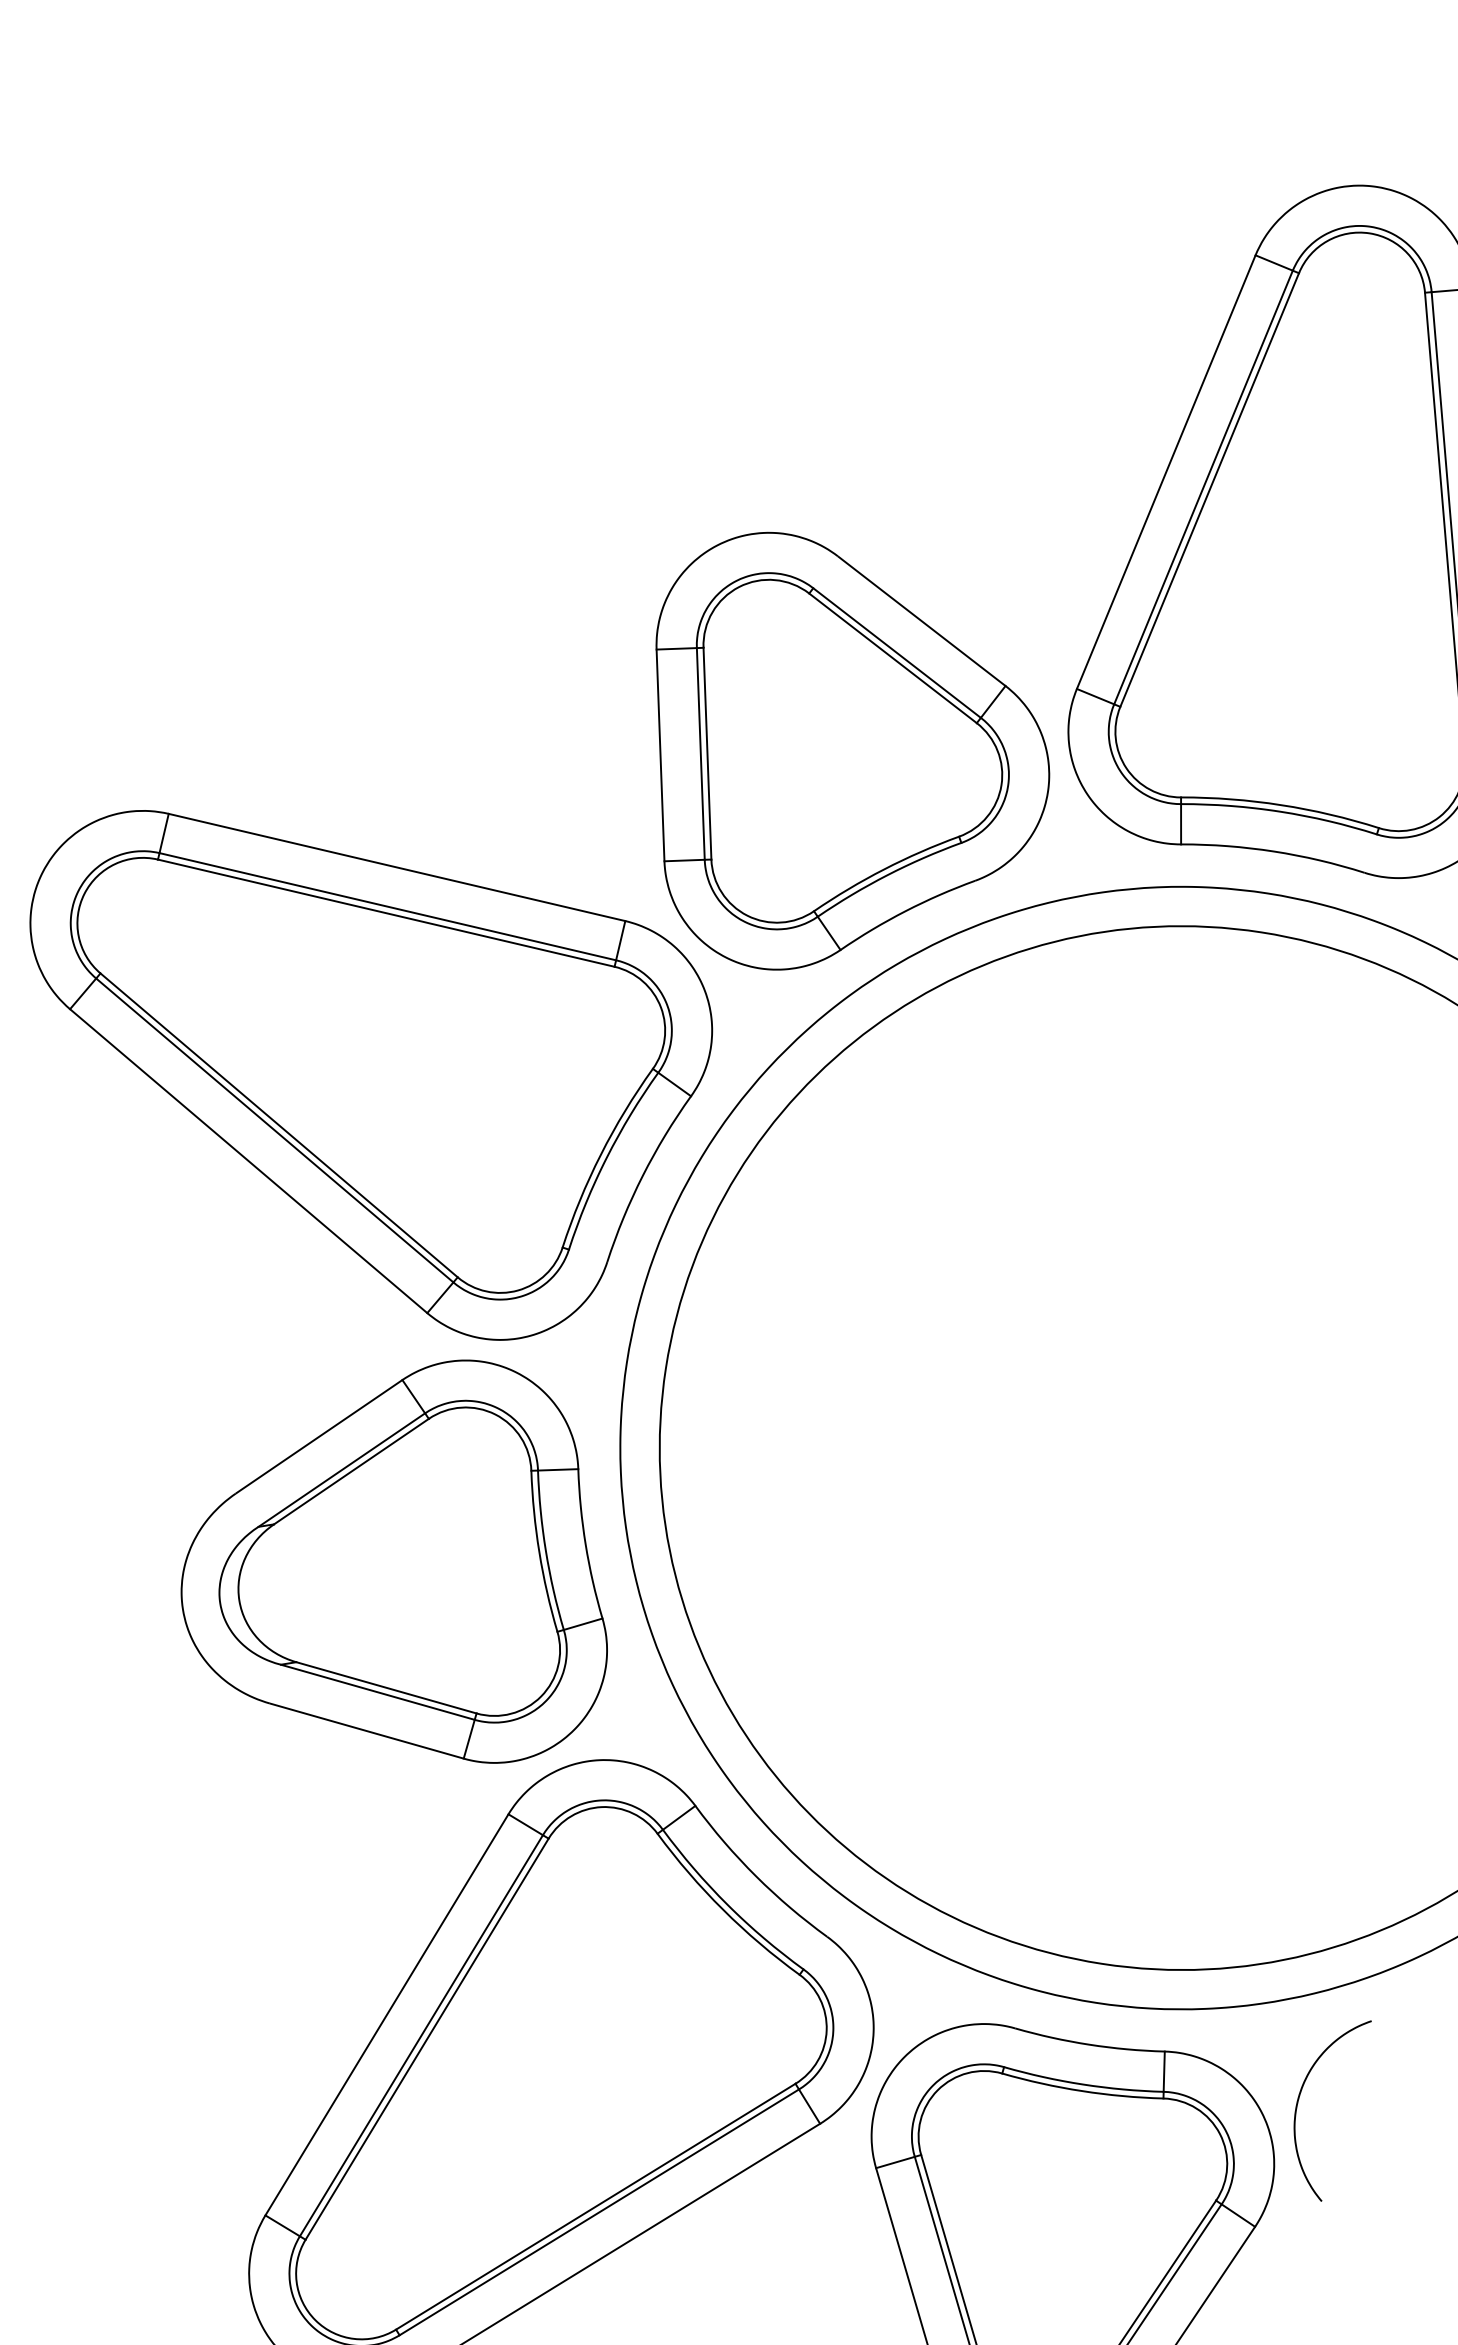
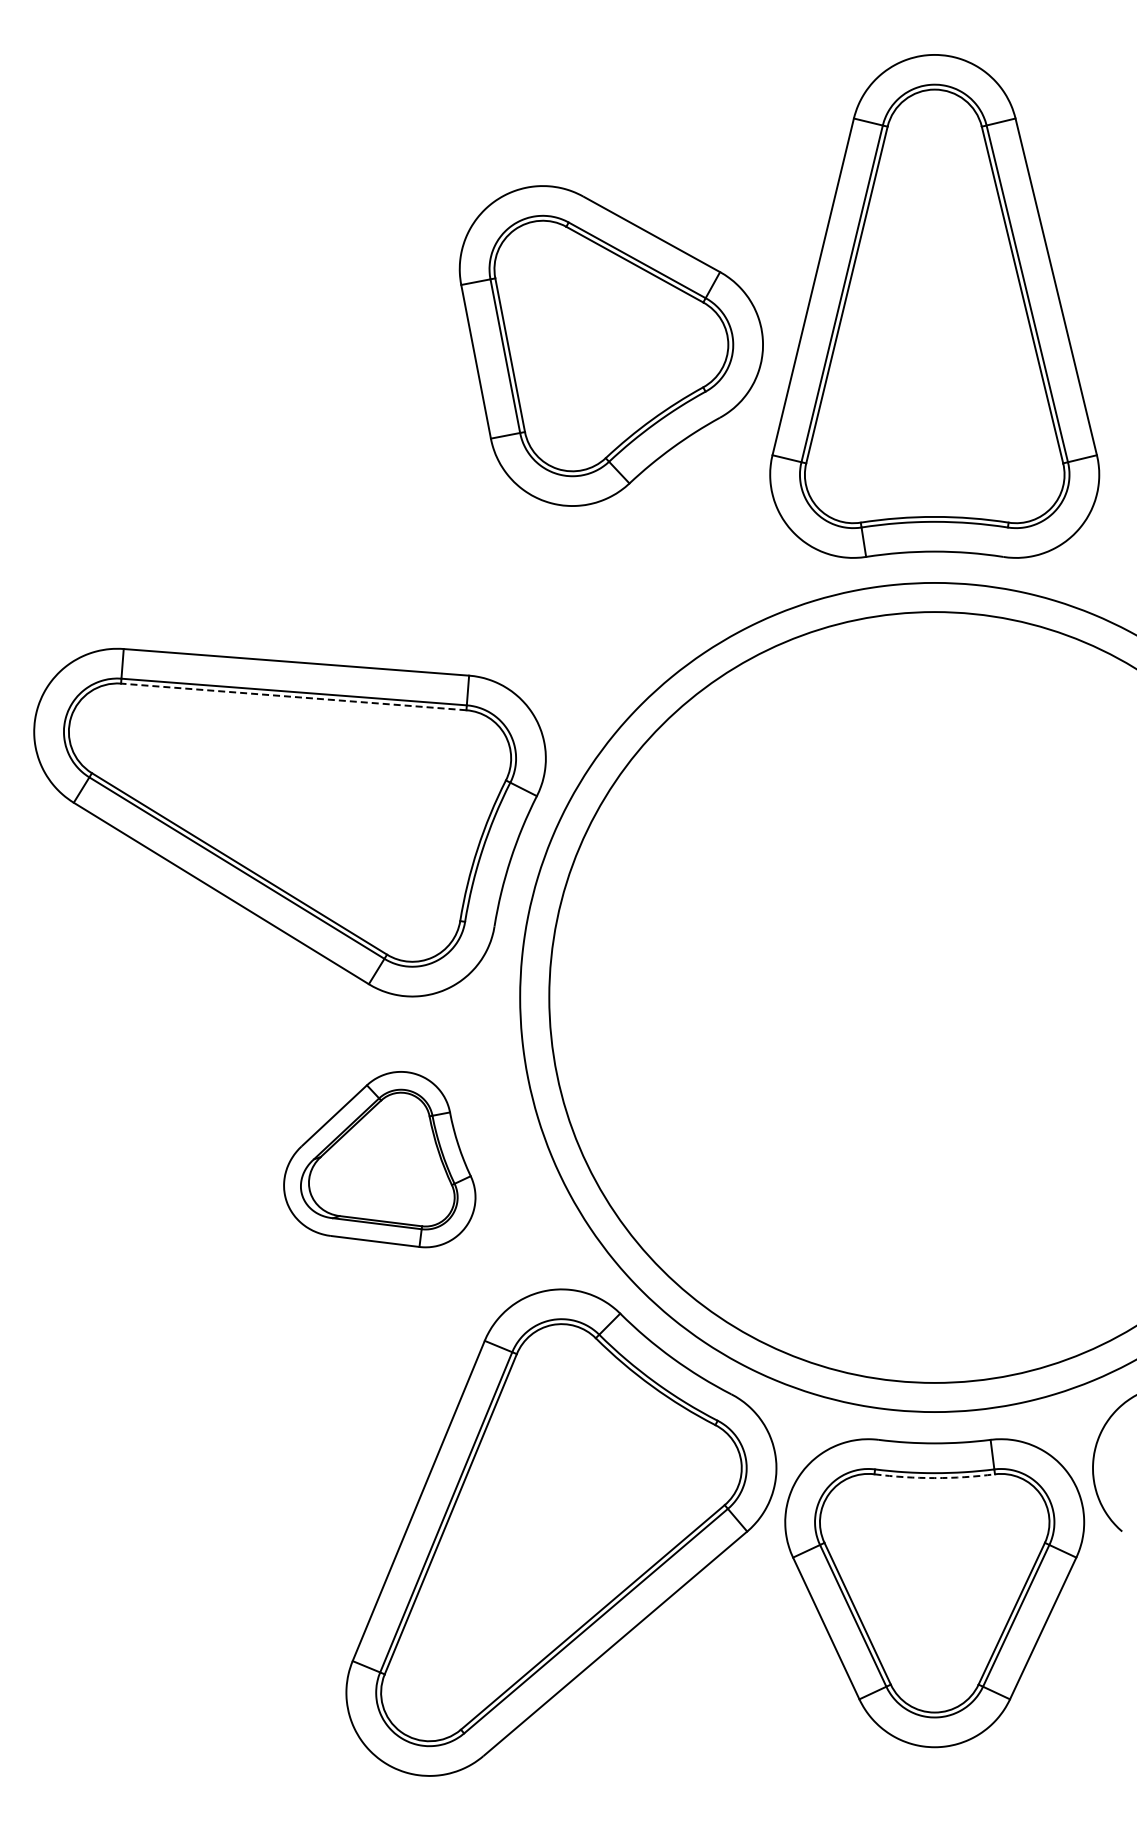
part: (843, 761) -> (610, 345), moved
line: (386, 912) -> (293, 696), solid -> dashed
part: (405, 1549) -> (379, 1159), size x0.6
arc: (1081, 2091) -> (934, 1478), solid -> dashed

